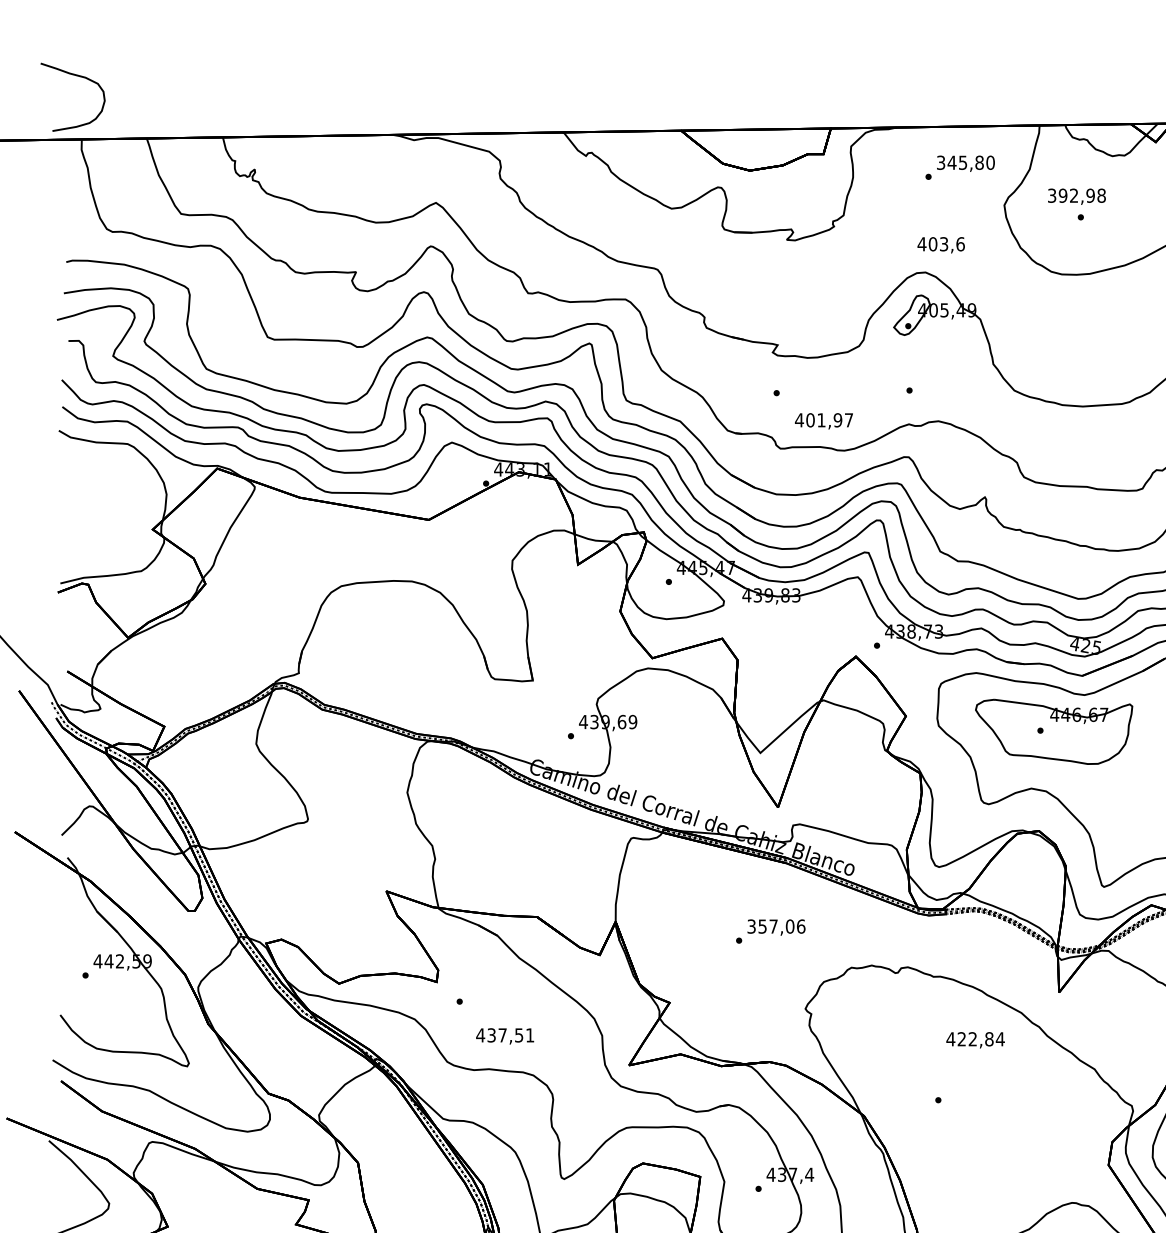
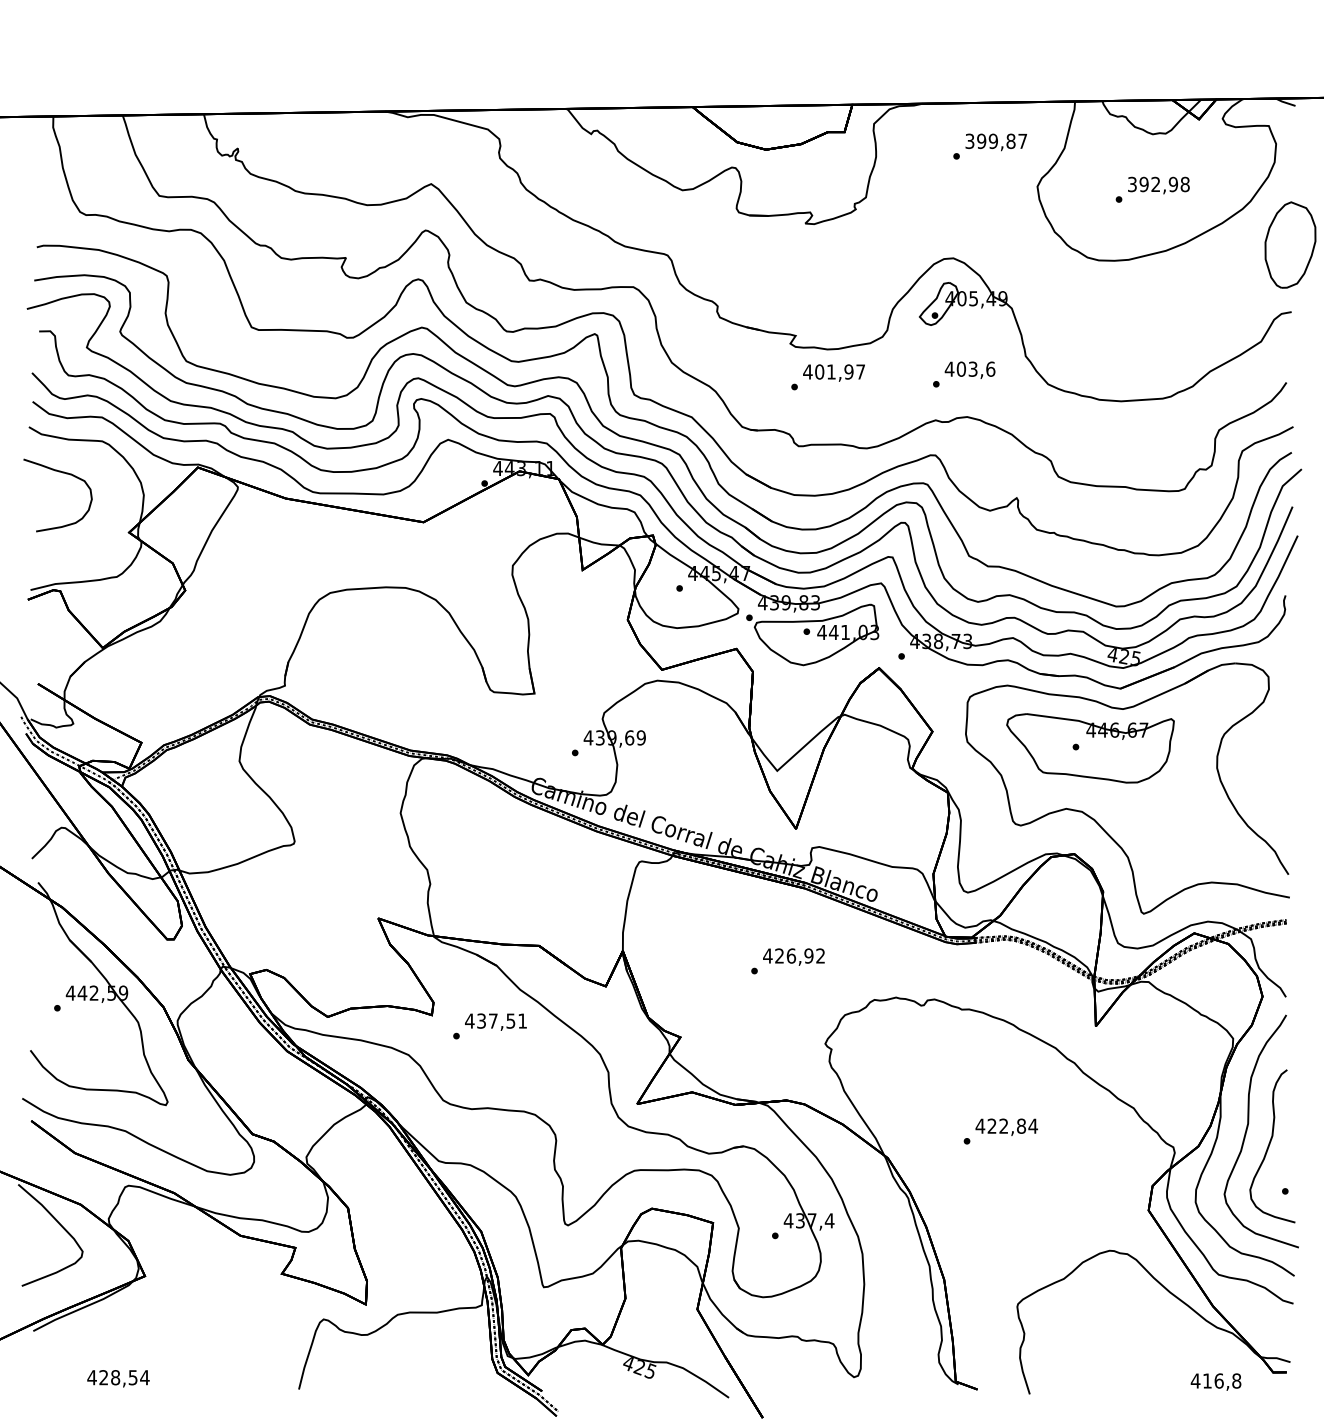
curve: (77, 76) -> (62, 473), moved
text: (970, 162) -> (1001, 141), 345,80 -> 399,87
text: (1076, 196) -> (1158, 185), moved
text: (940, 244) -> (969, 369), moved
text: (823, 420) -> (833, 372), moved
part: (793, 625) -> (812, 634), added
text: (776, 926) -> (794, 955), 357,06 -> 426,92
text: (504, 1035) -> (495, 1021), moved
text: (975, 1039) -> (1006, 1126), moved

